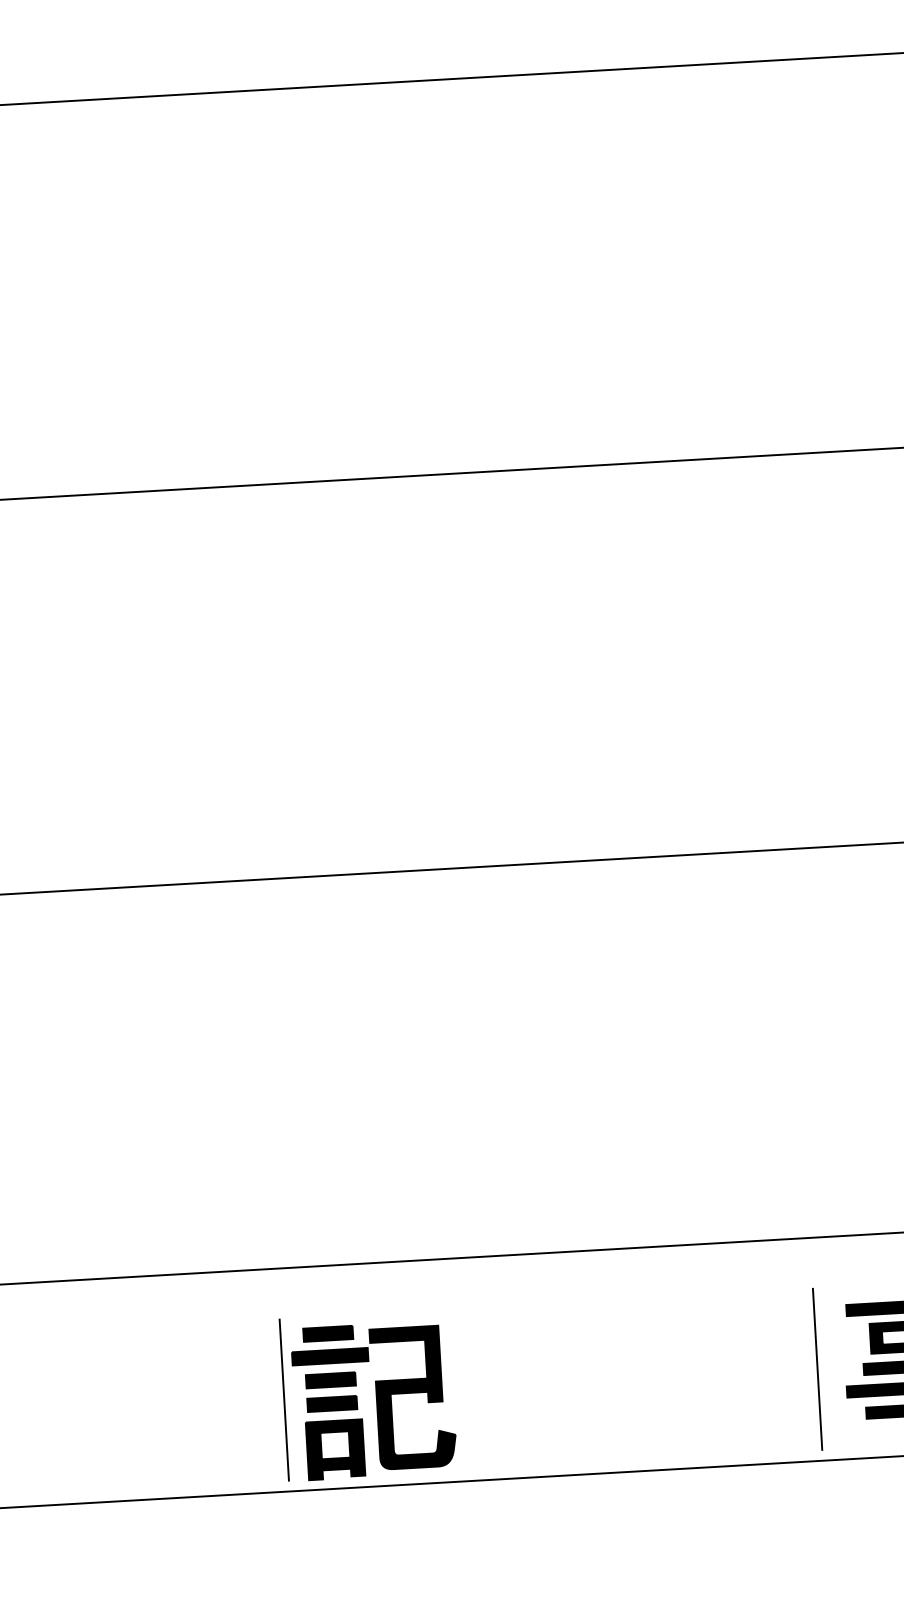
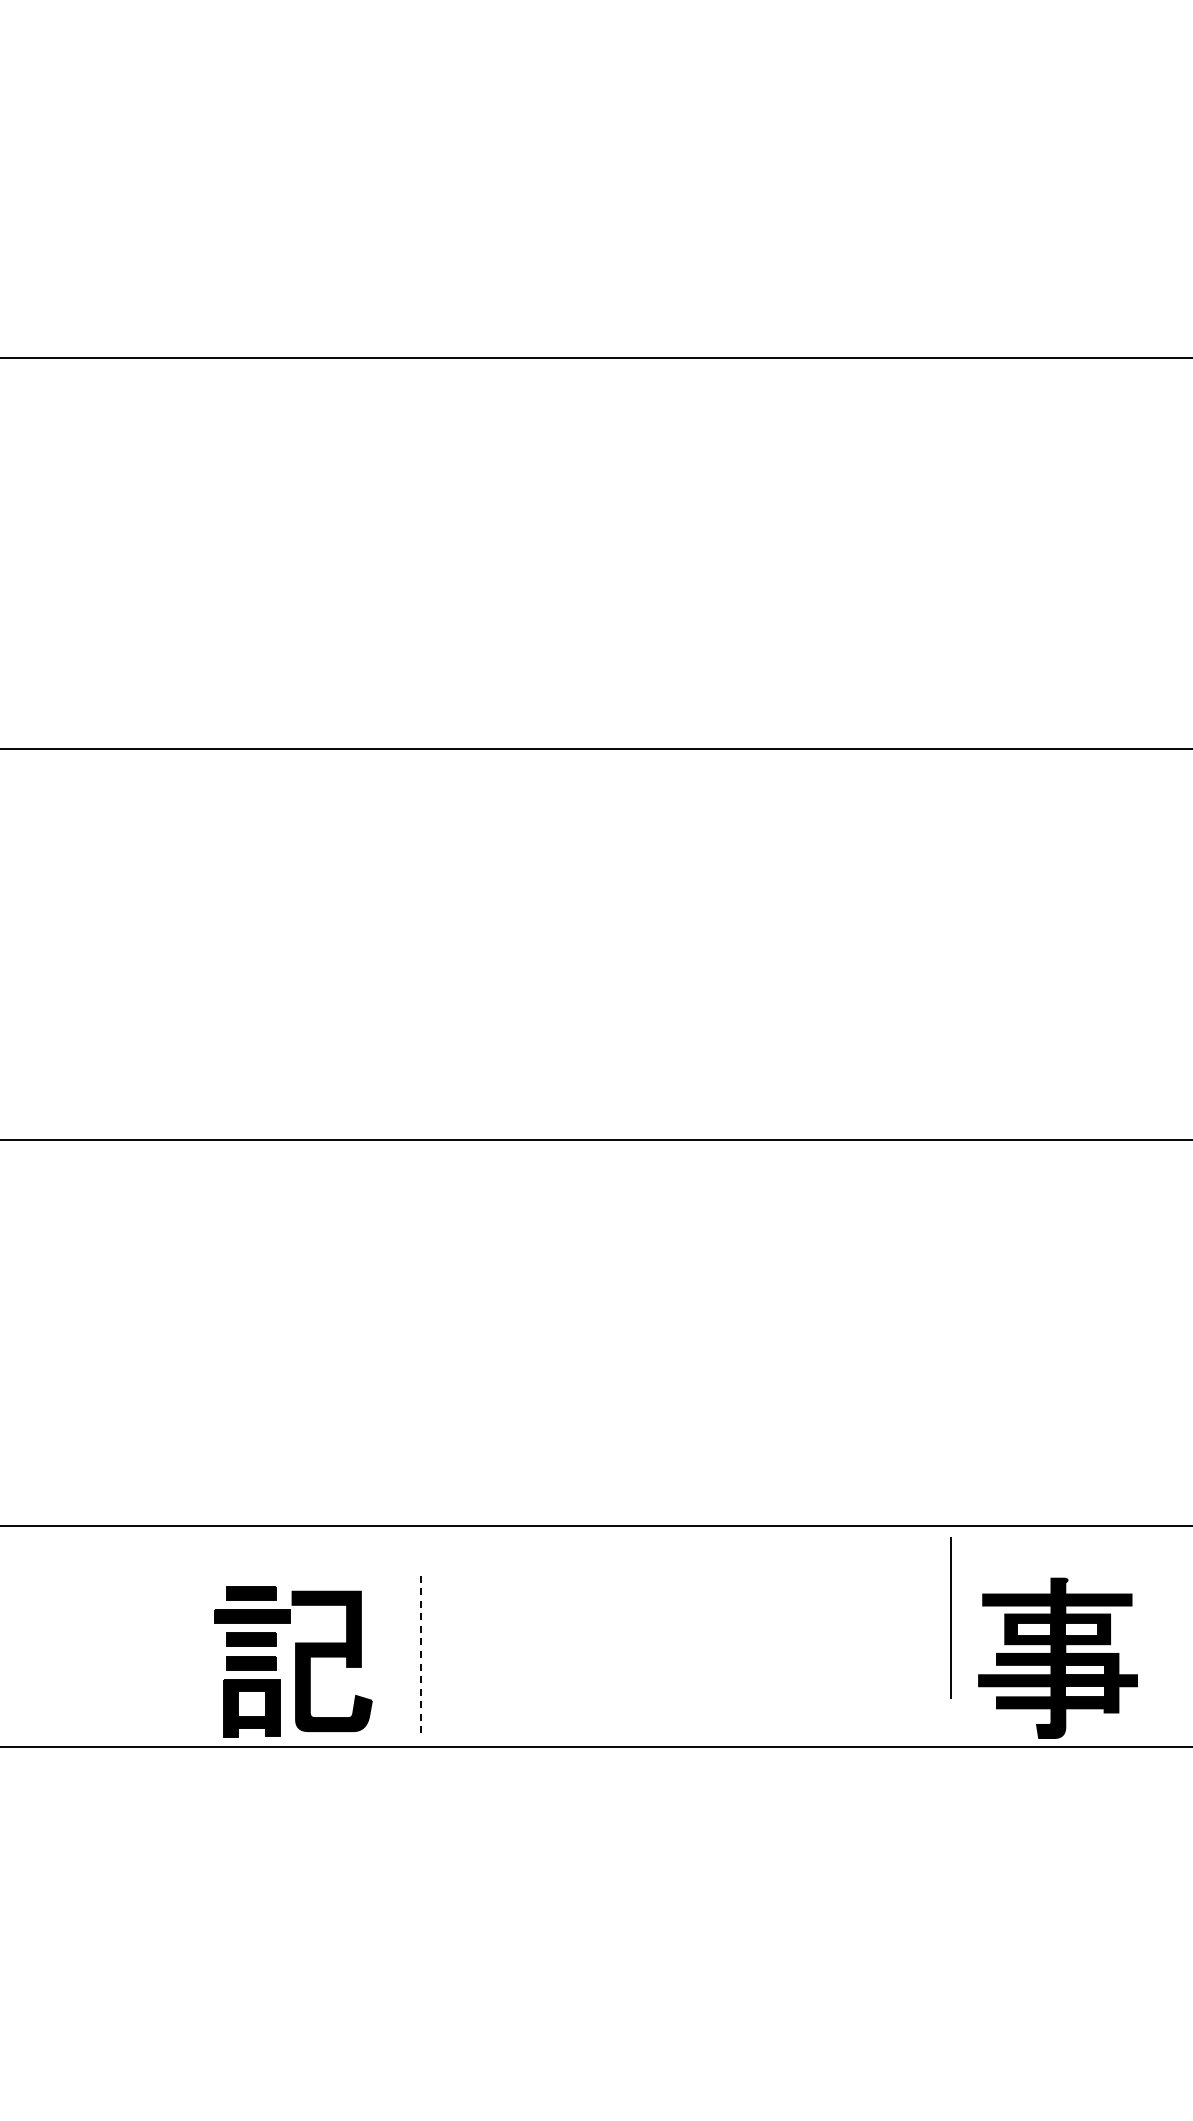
line: (816, 1369) -> (950, 1617), moved
part: (374, 1399) -> (293, 1661), moved
line: (284, 1400) -> (421, 1656), solid -> dashed

